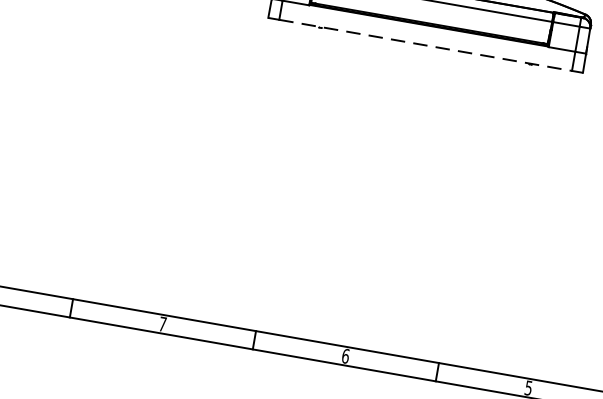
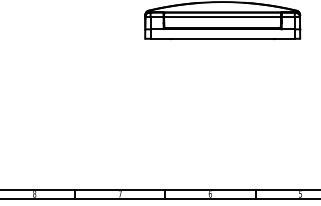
line: (427, 45) -> (223, 38), dashed -> solid

